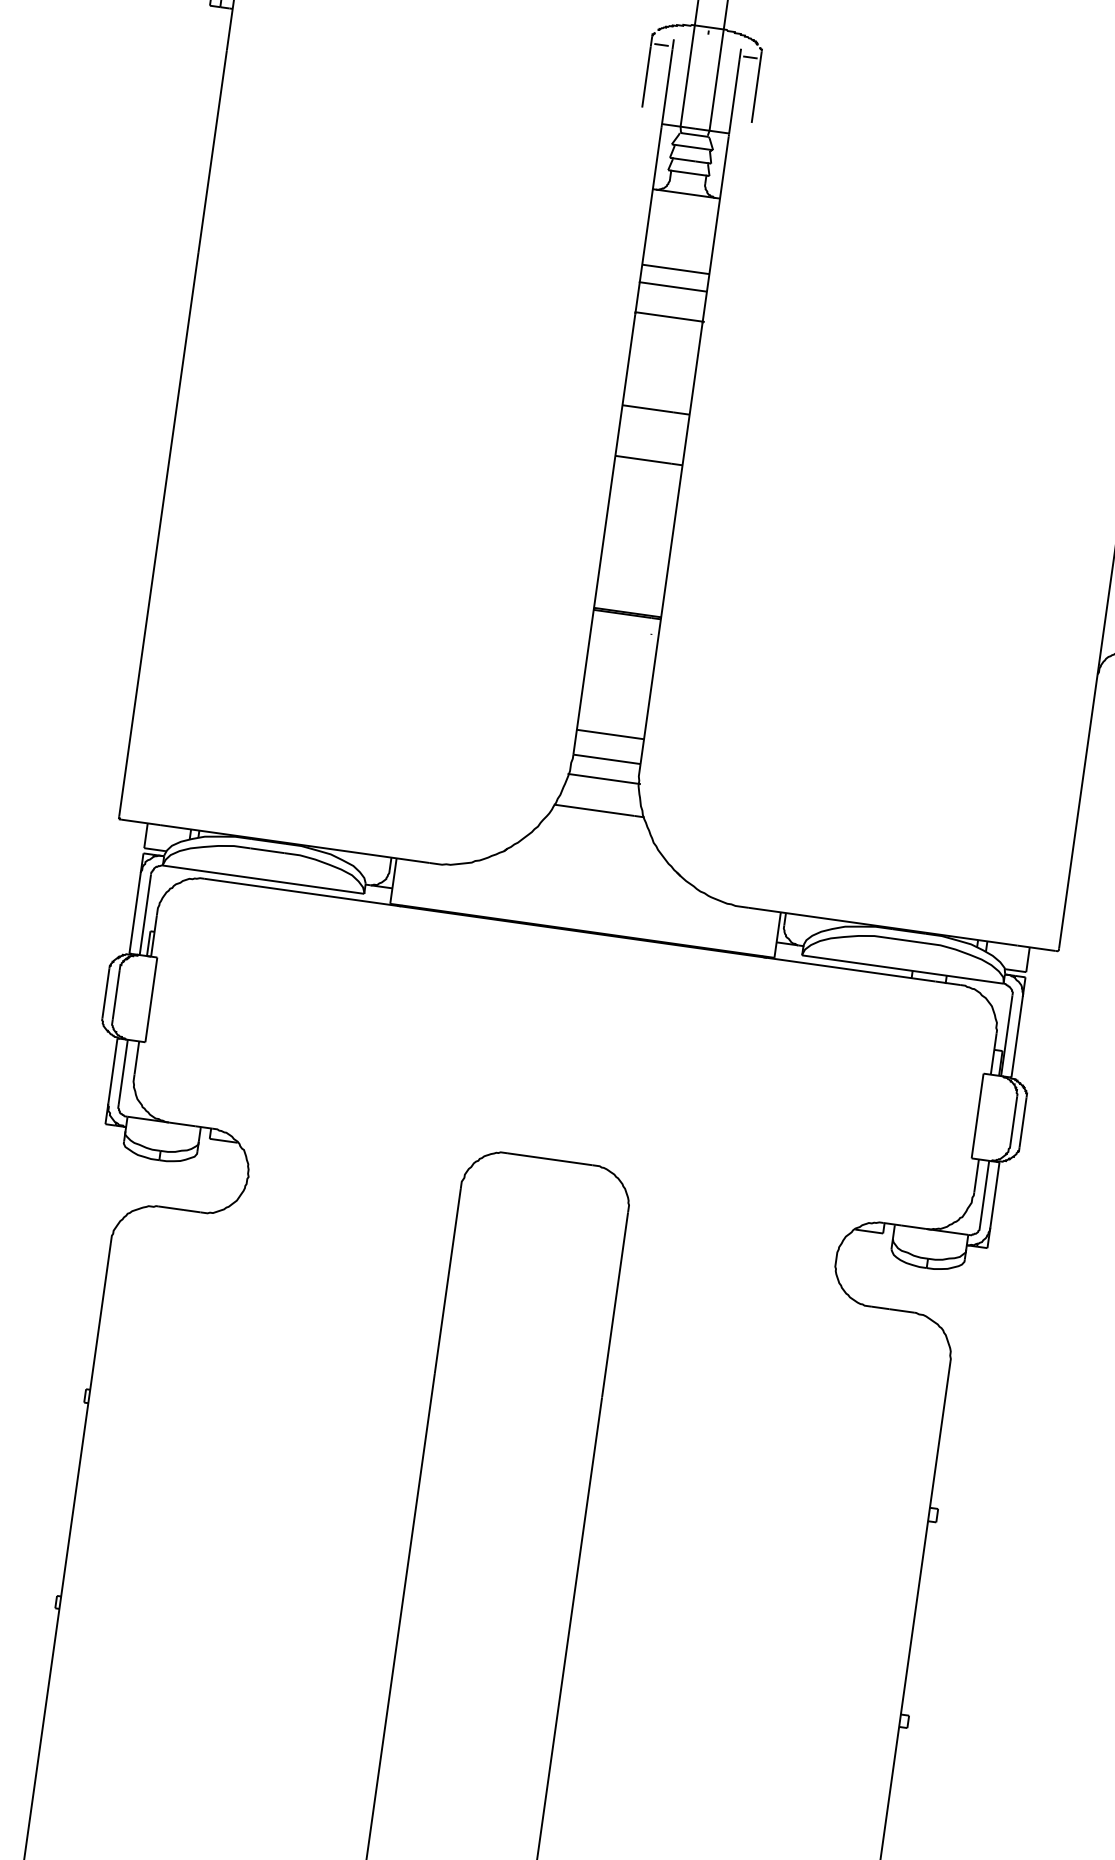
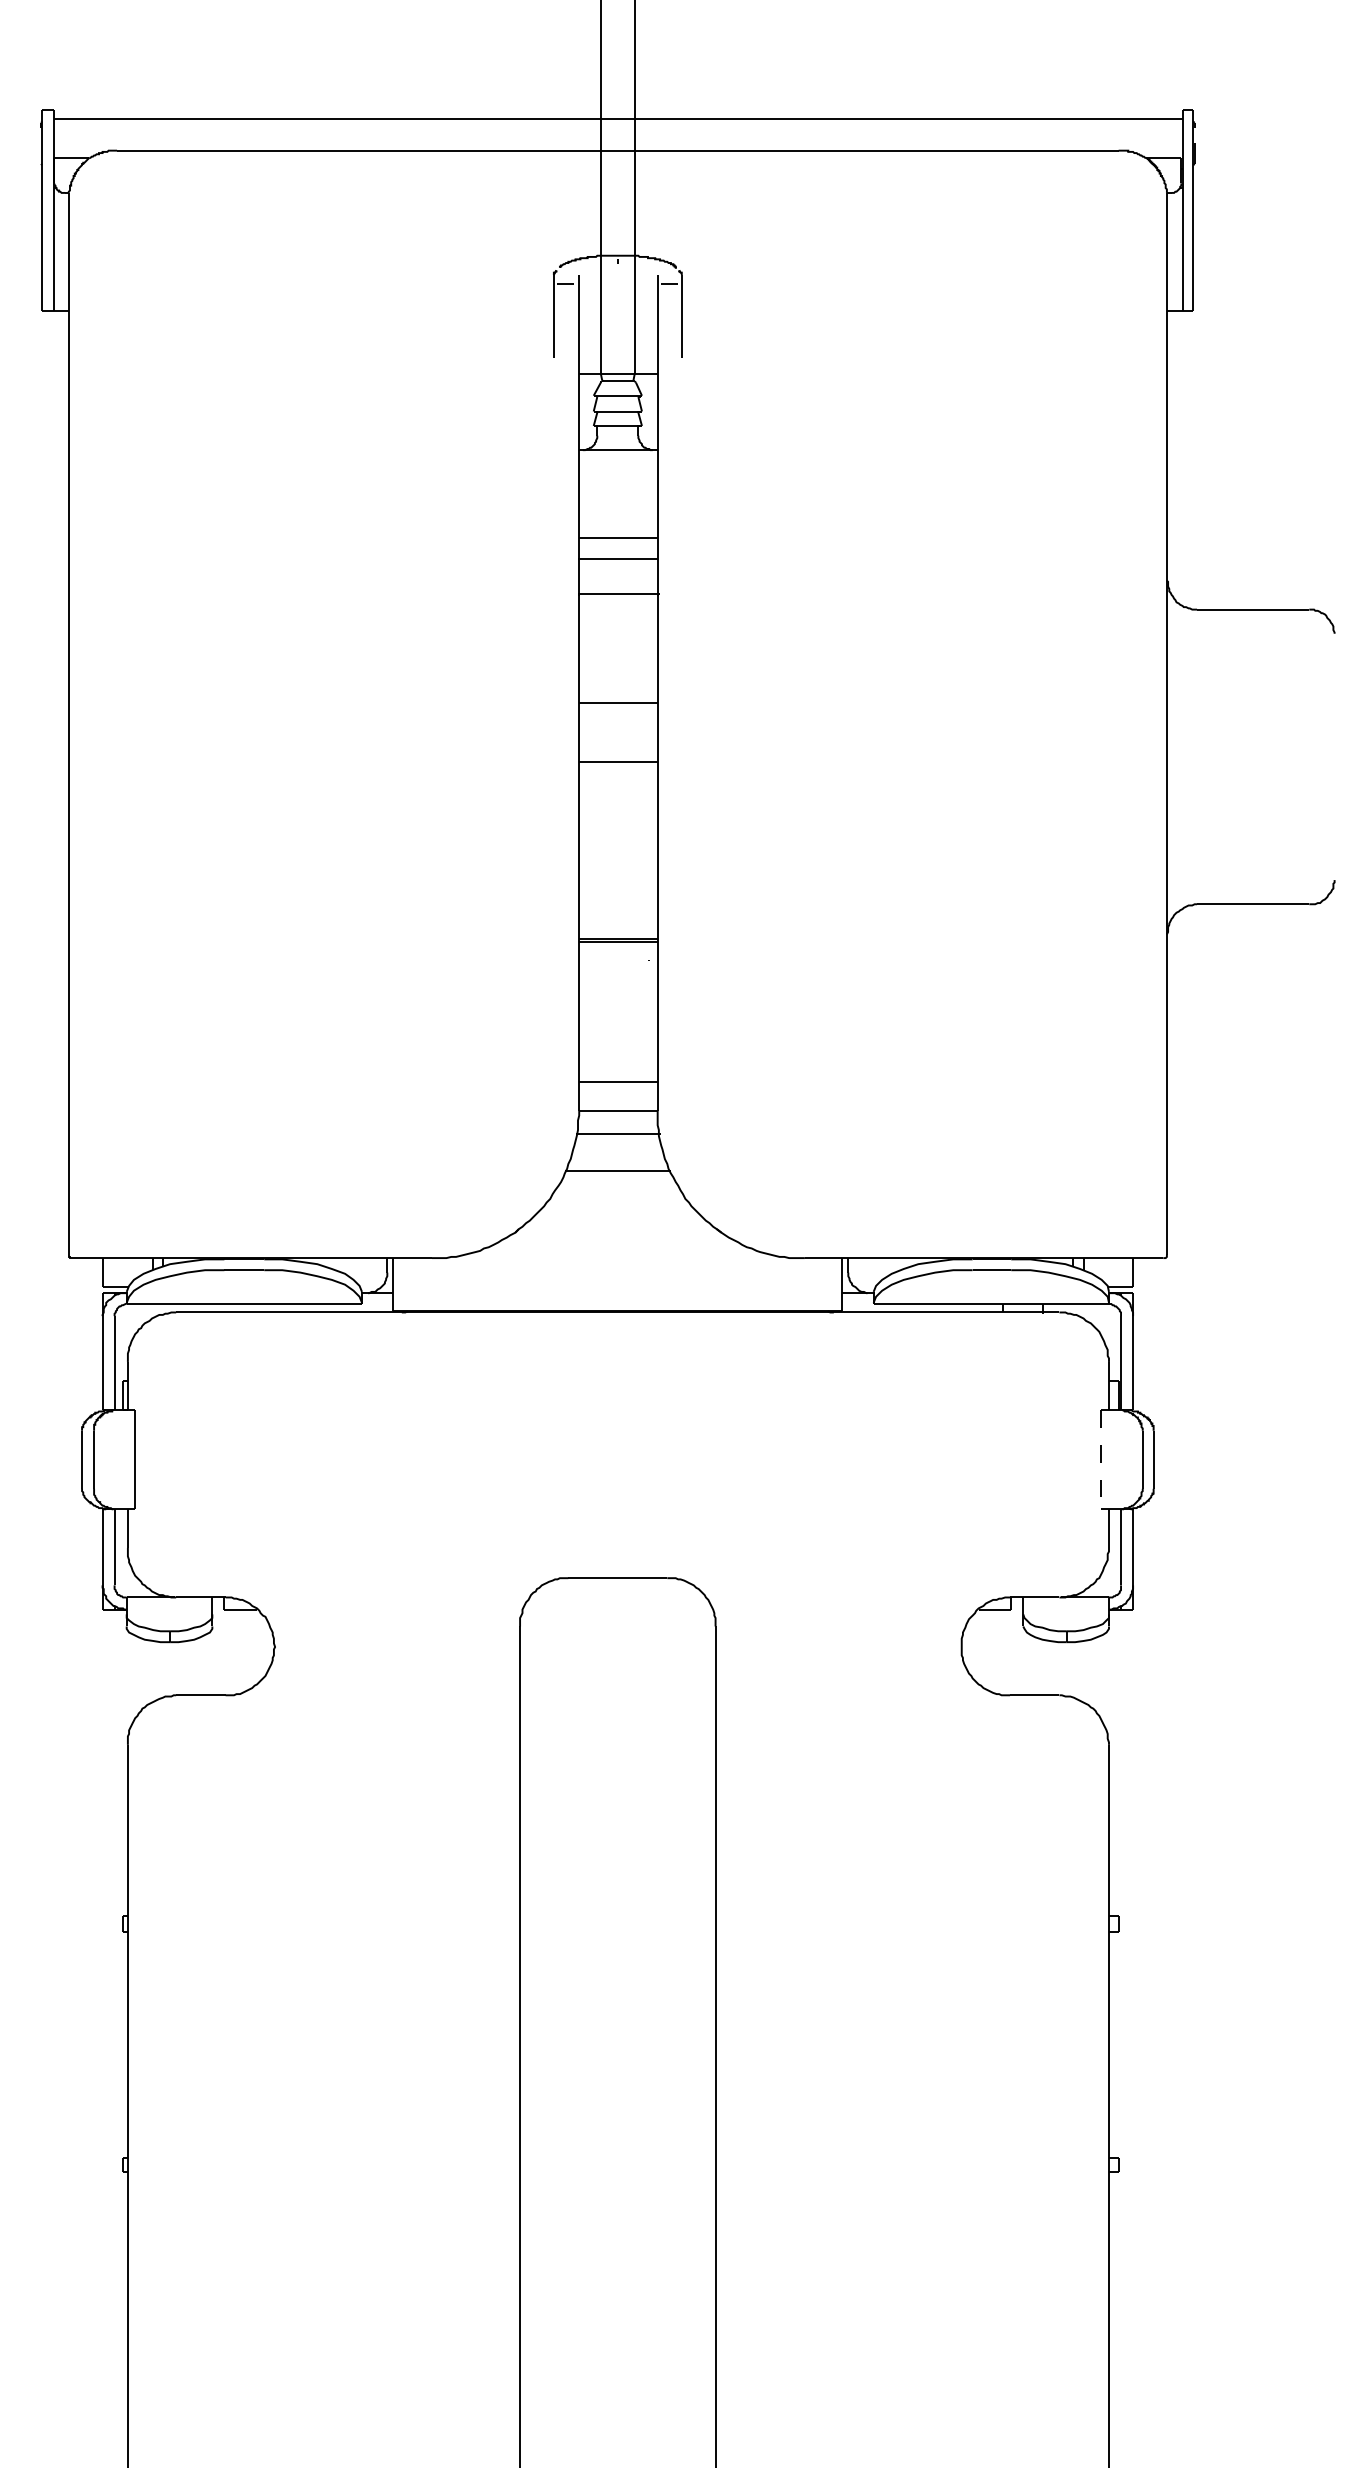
line: (977, 1115) -> (1100, 1459), solid -> dashed

